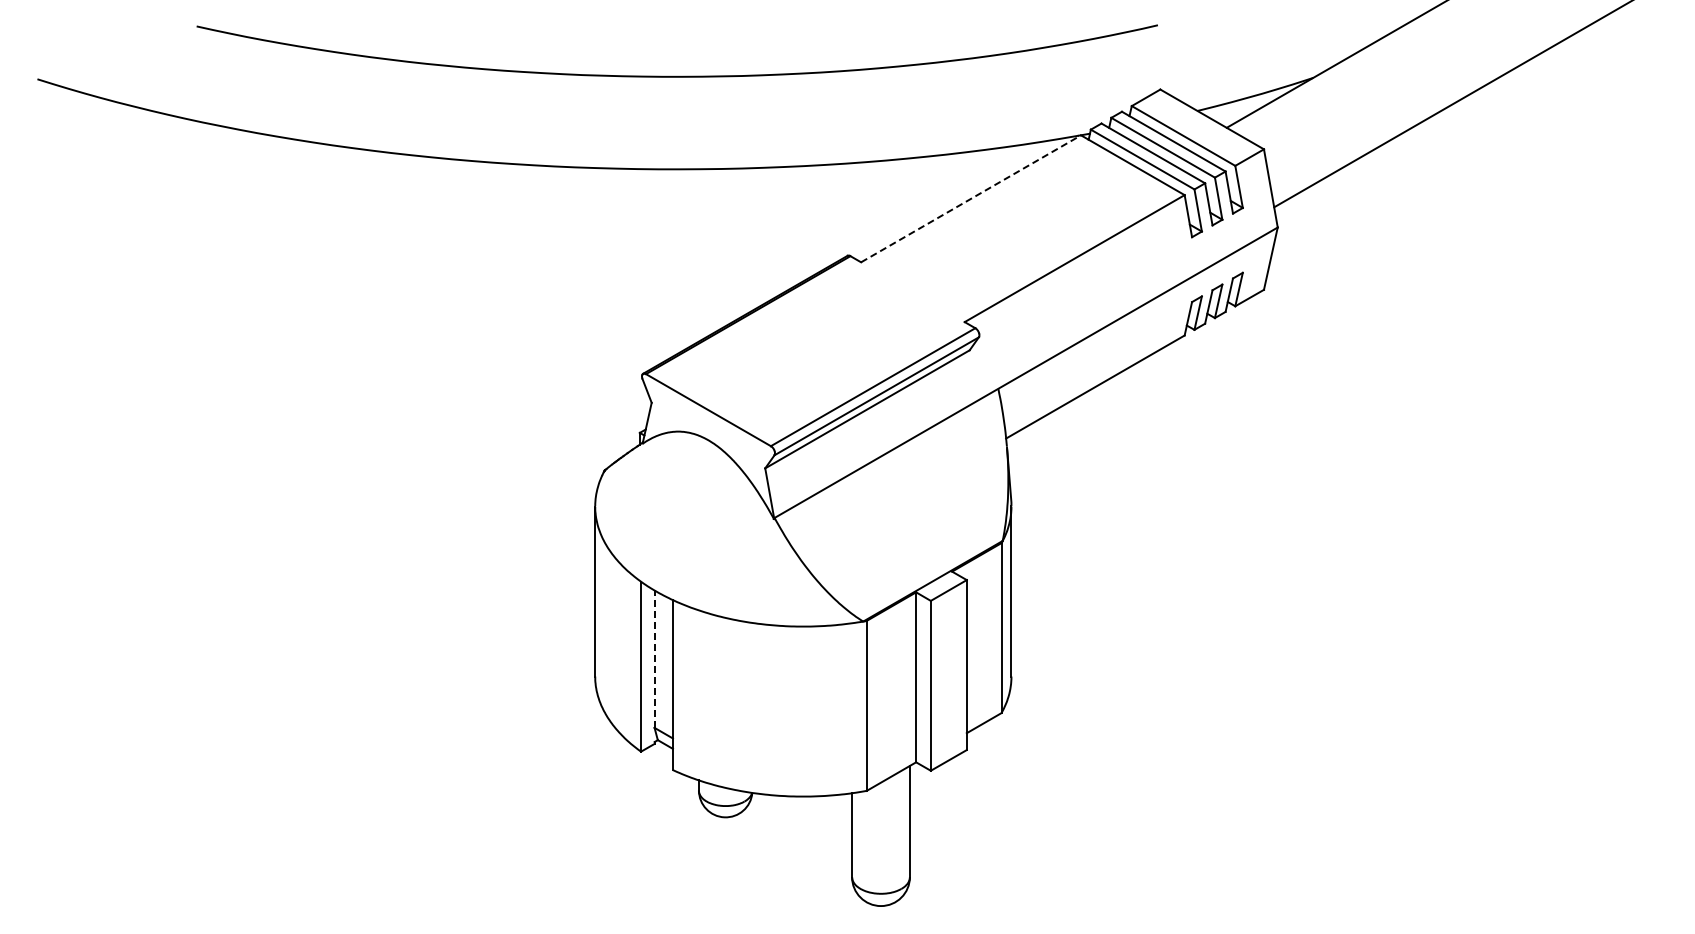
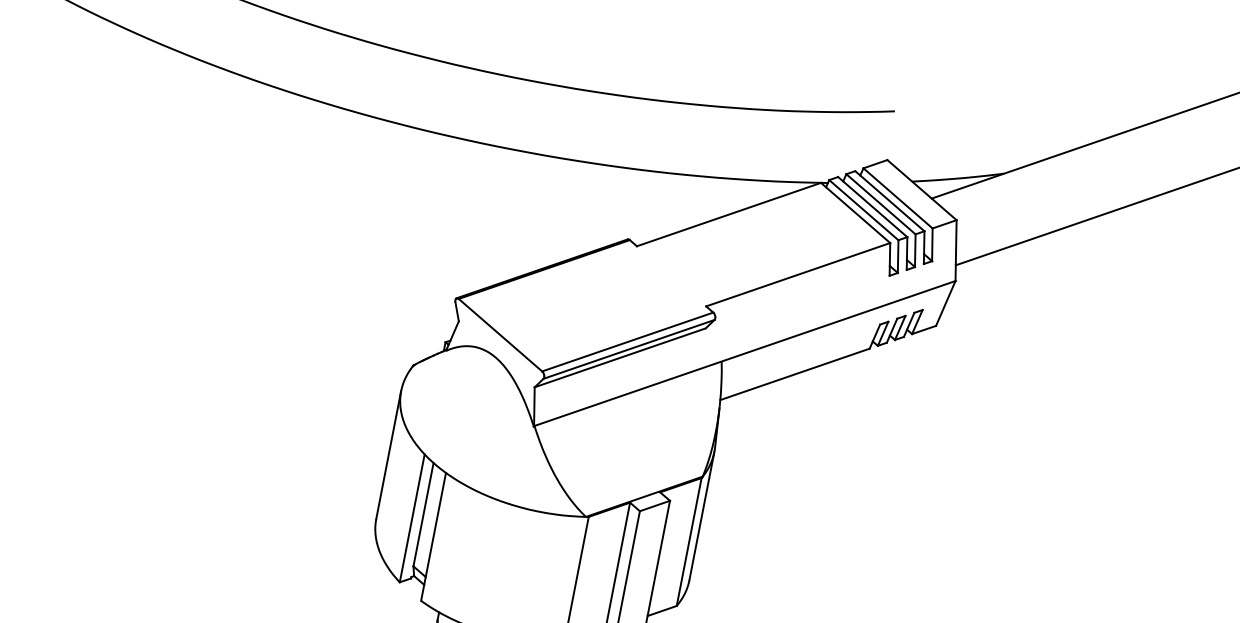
line: (971, 198) -> (729, 214), dashed -> solid
line: (654, 659) -> (423, 514), dashed -> solid

